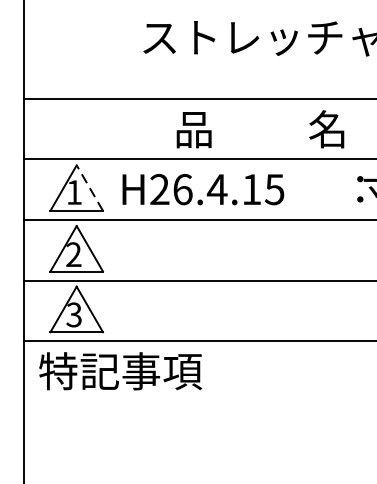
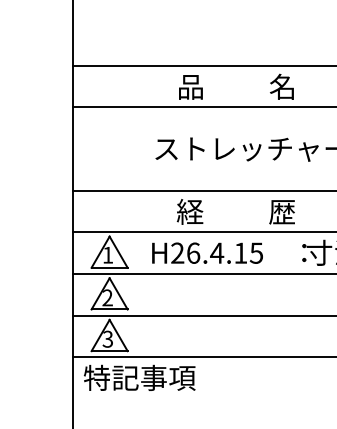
text: (260, 128) -> (235, 211), 品          名 -> 経          歴
line: (89, 187) -> (118, 251), dashed -> solid
text: (203, 188) -> (207, 252), moved

